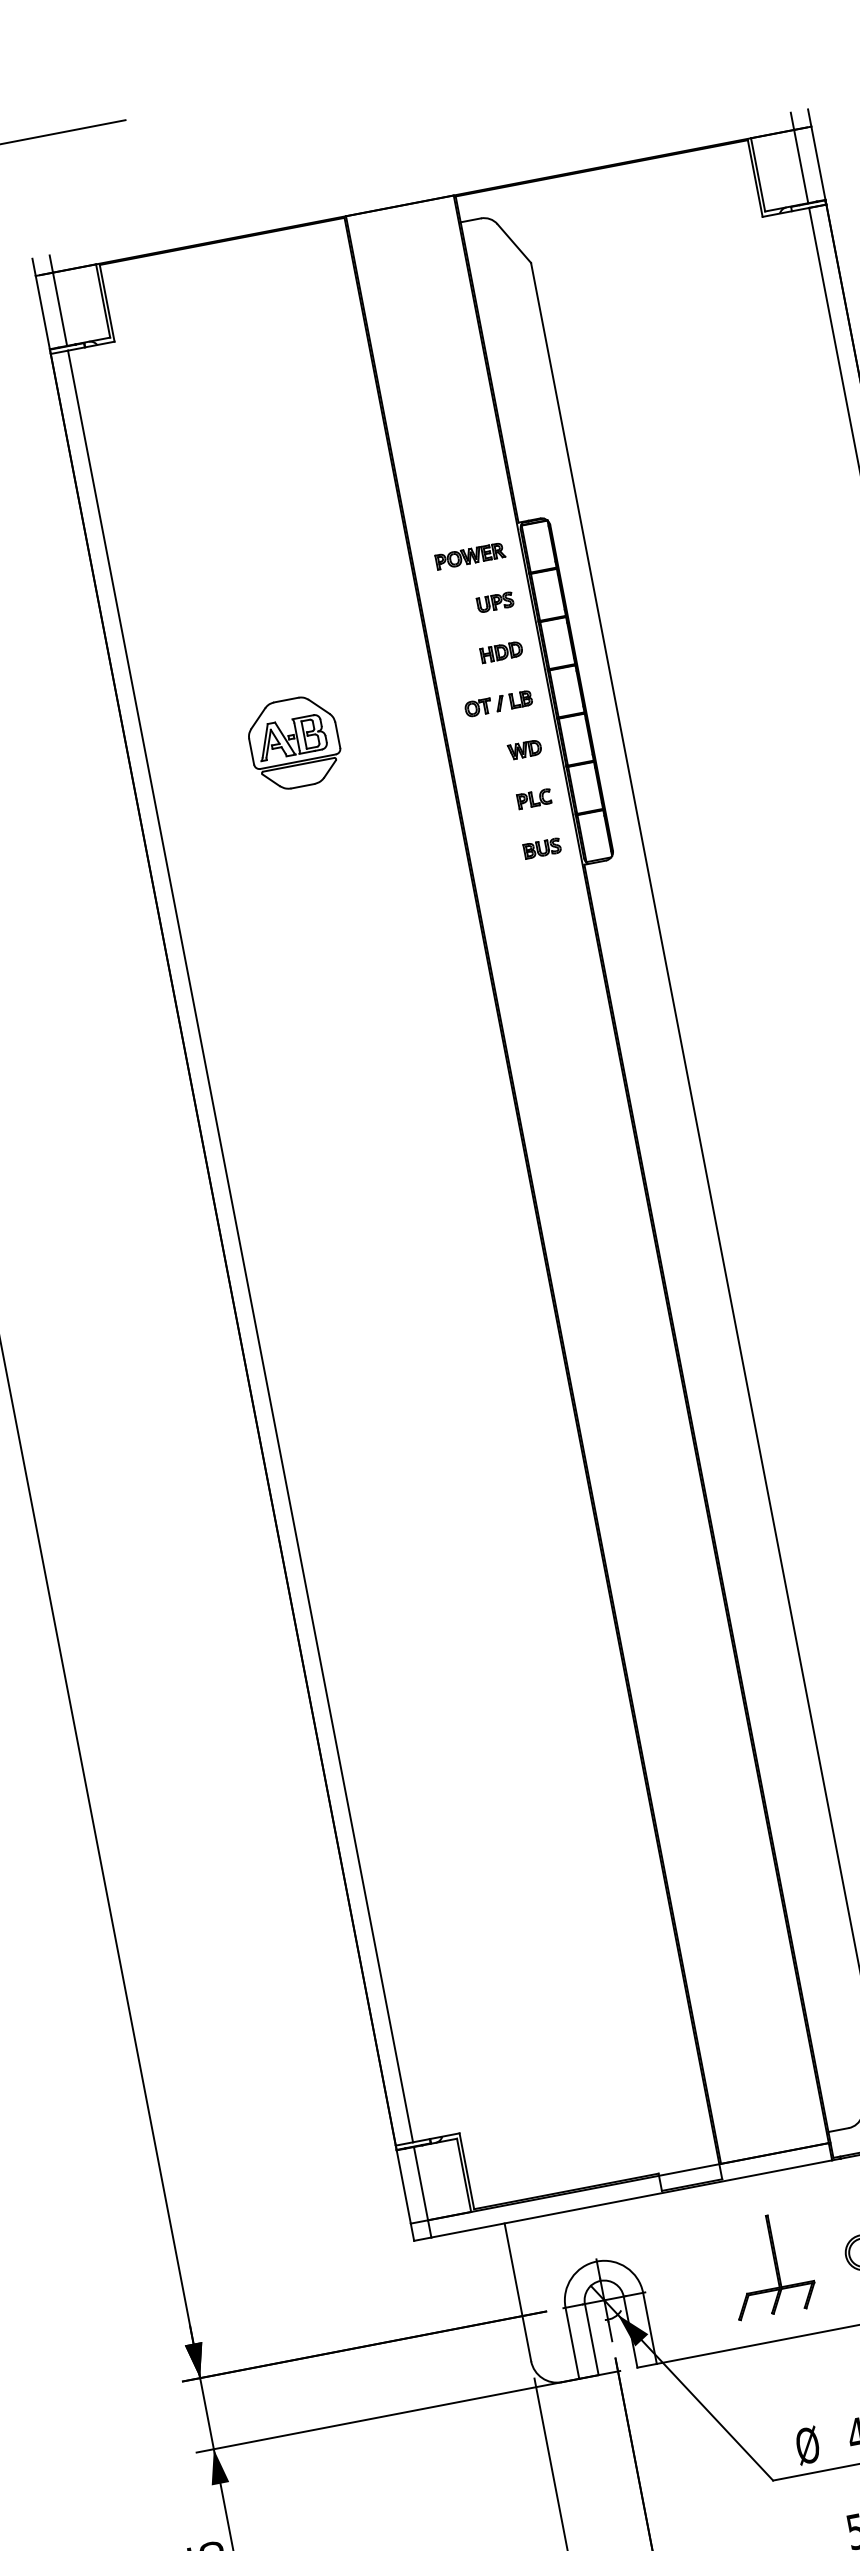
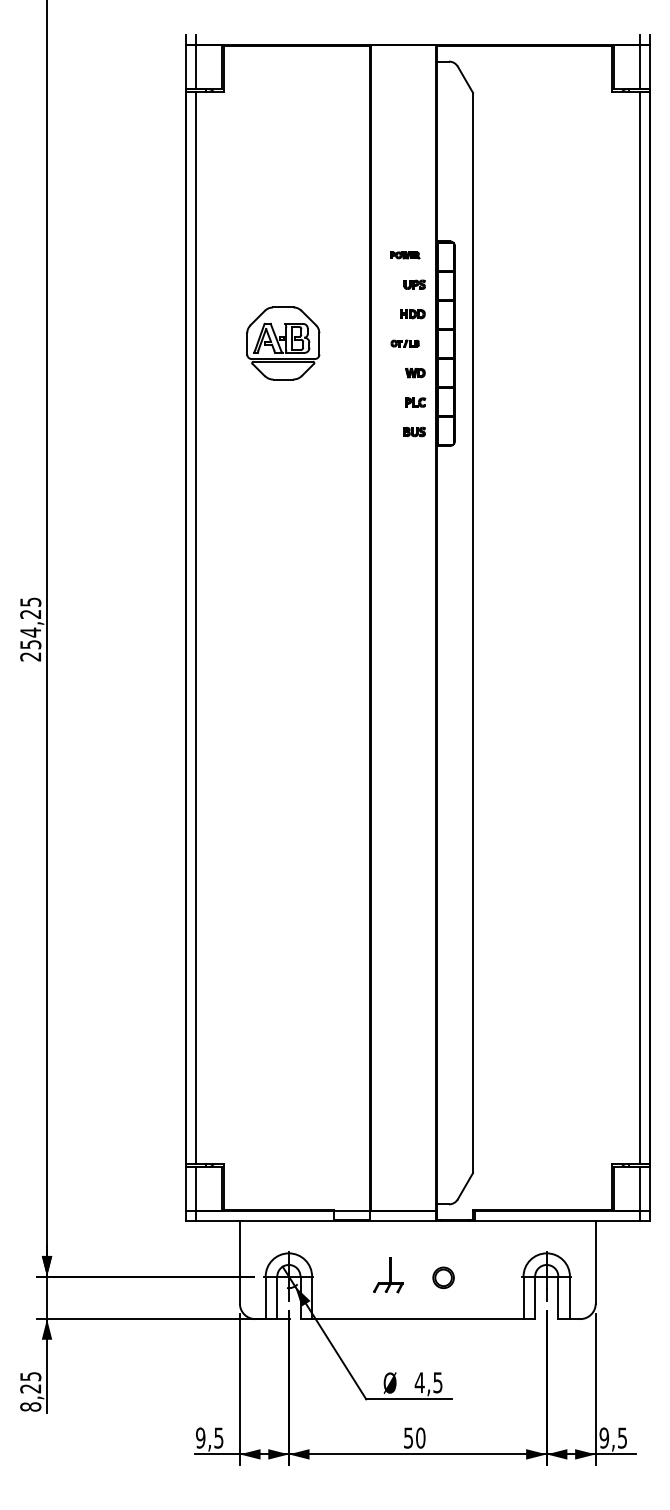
part: (470, 556) -> (405, 255), size x0.7
part: (497, 703) -> (404, 343), size x0.7
part: (293, 743) -> (282, 343), size x1.4
part: (770, 2264) -> (388, 1274), size x0.6

